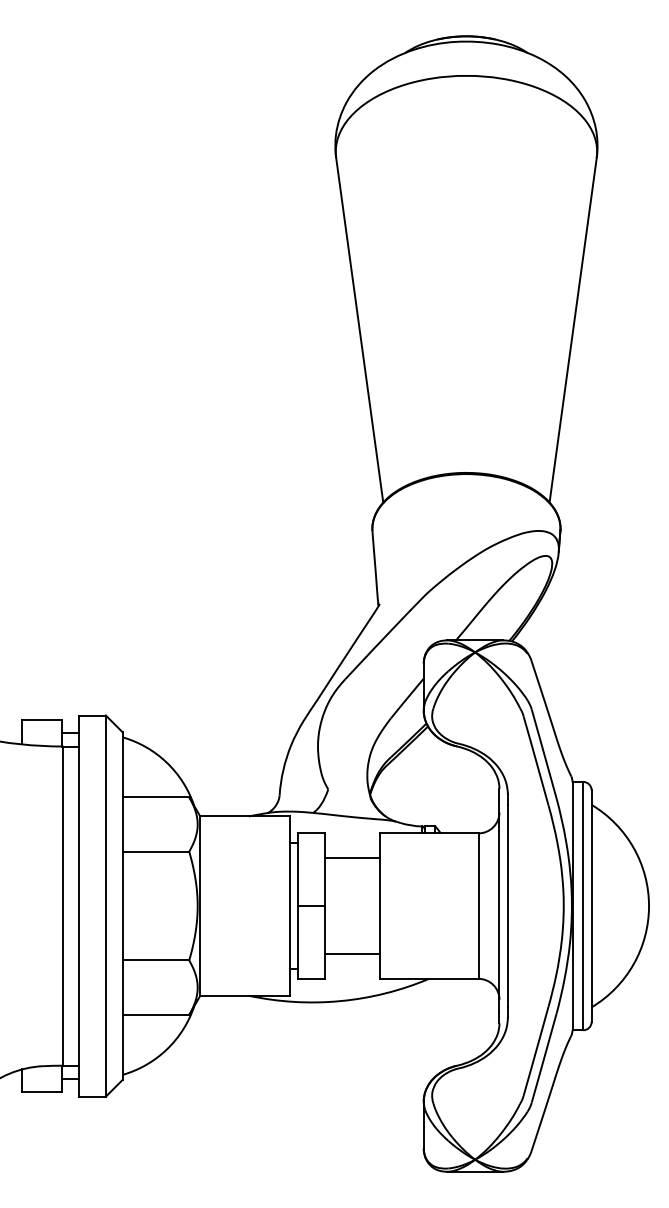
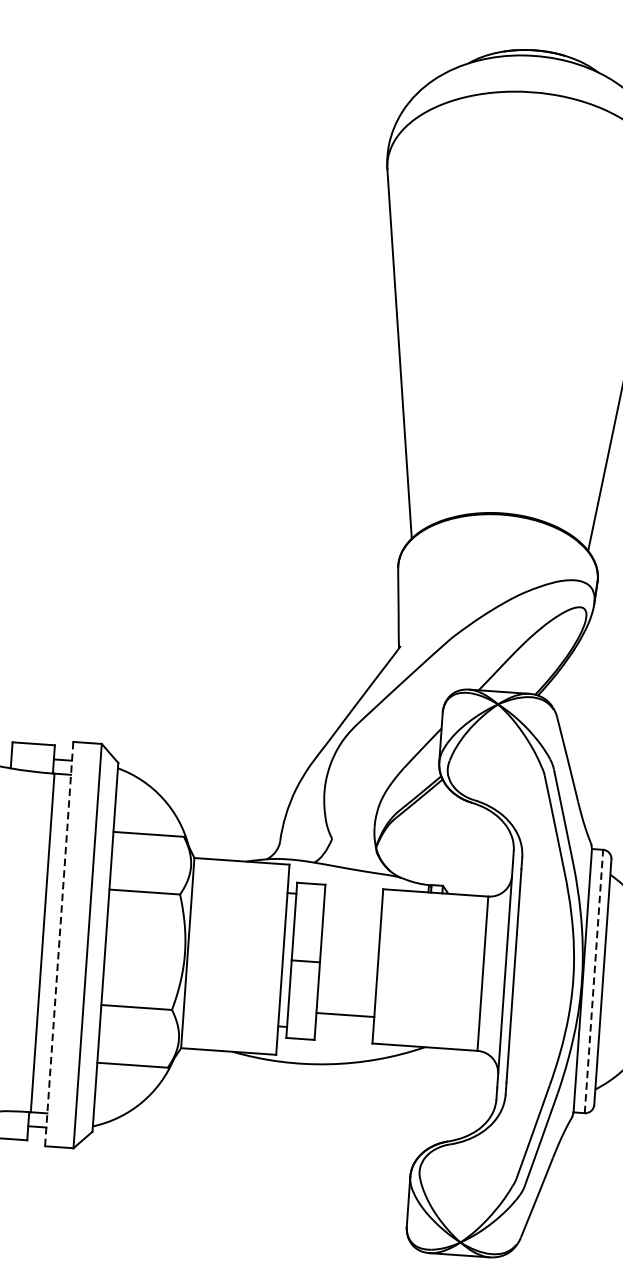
line: (351, 858) -> (351, 913), removed
line: (583, 905) -> (594, 980), solid -> dashed
line: (79, 906) -> (59, 944), solid -> dashed

